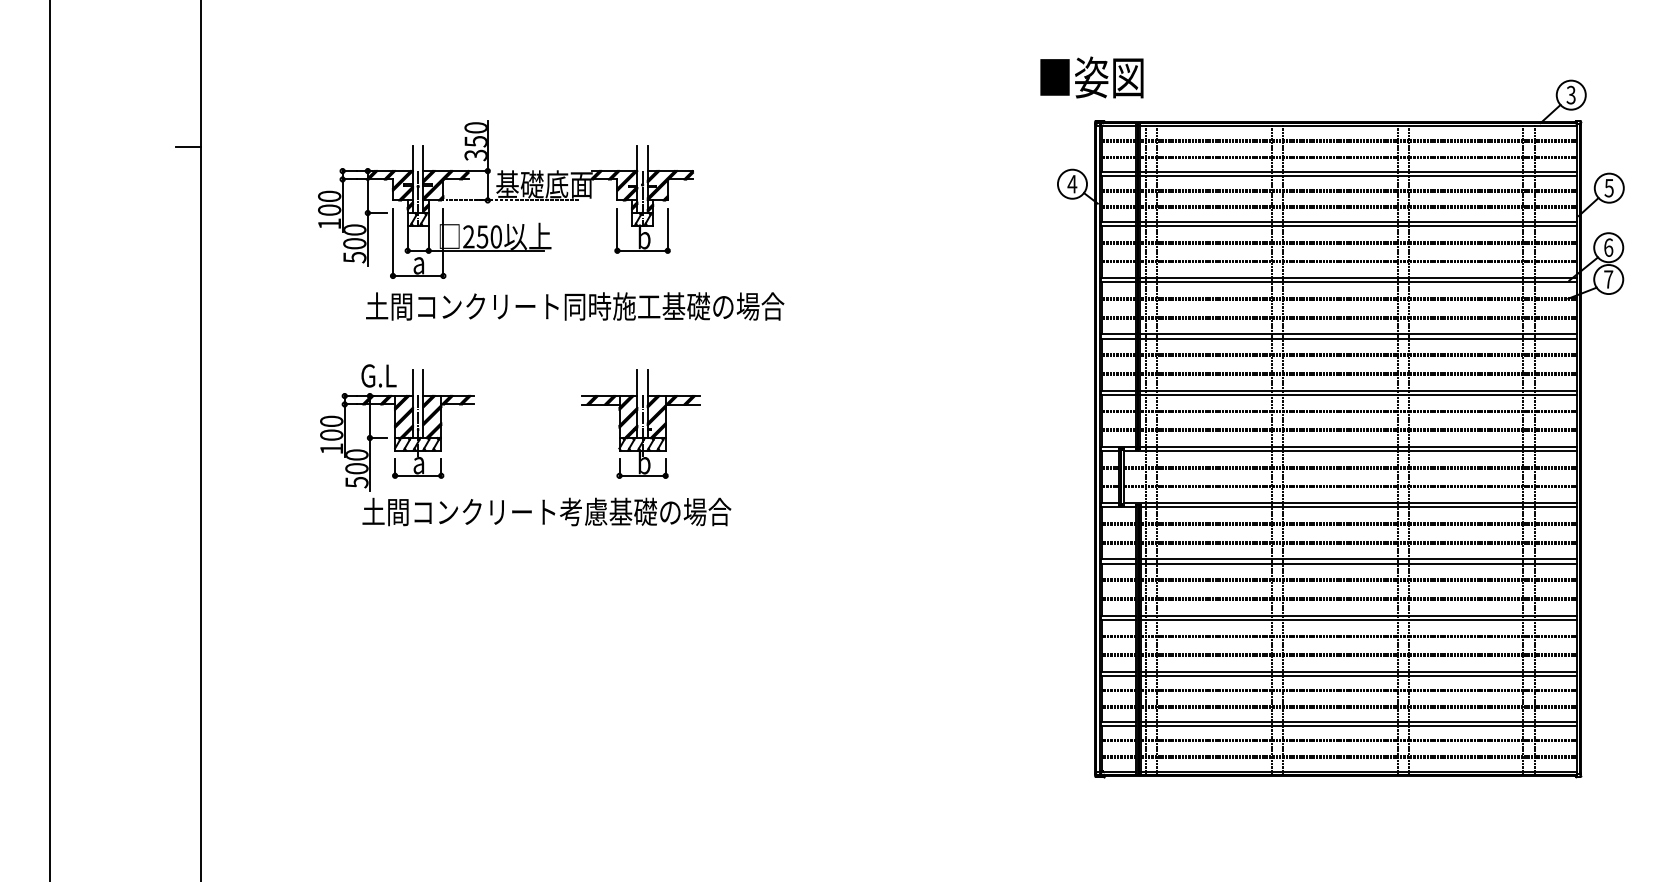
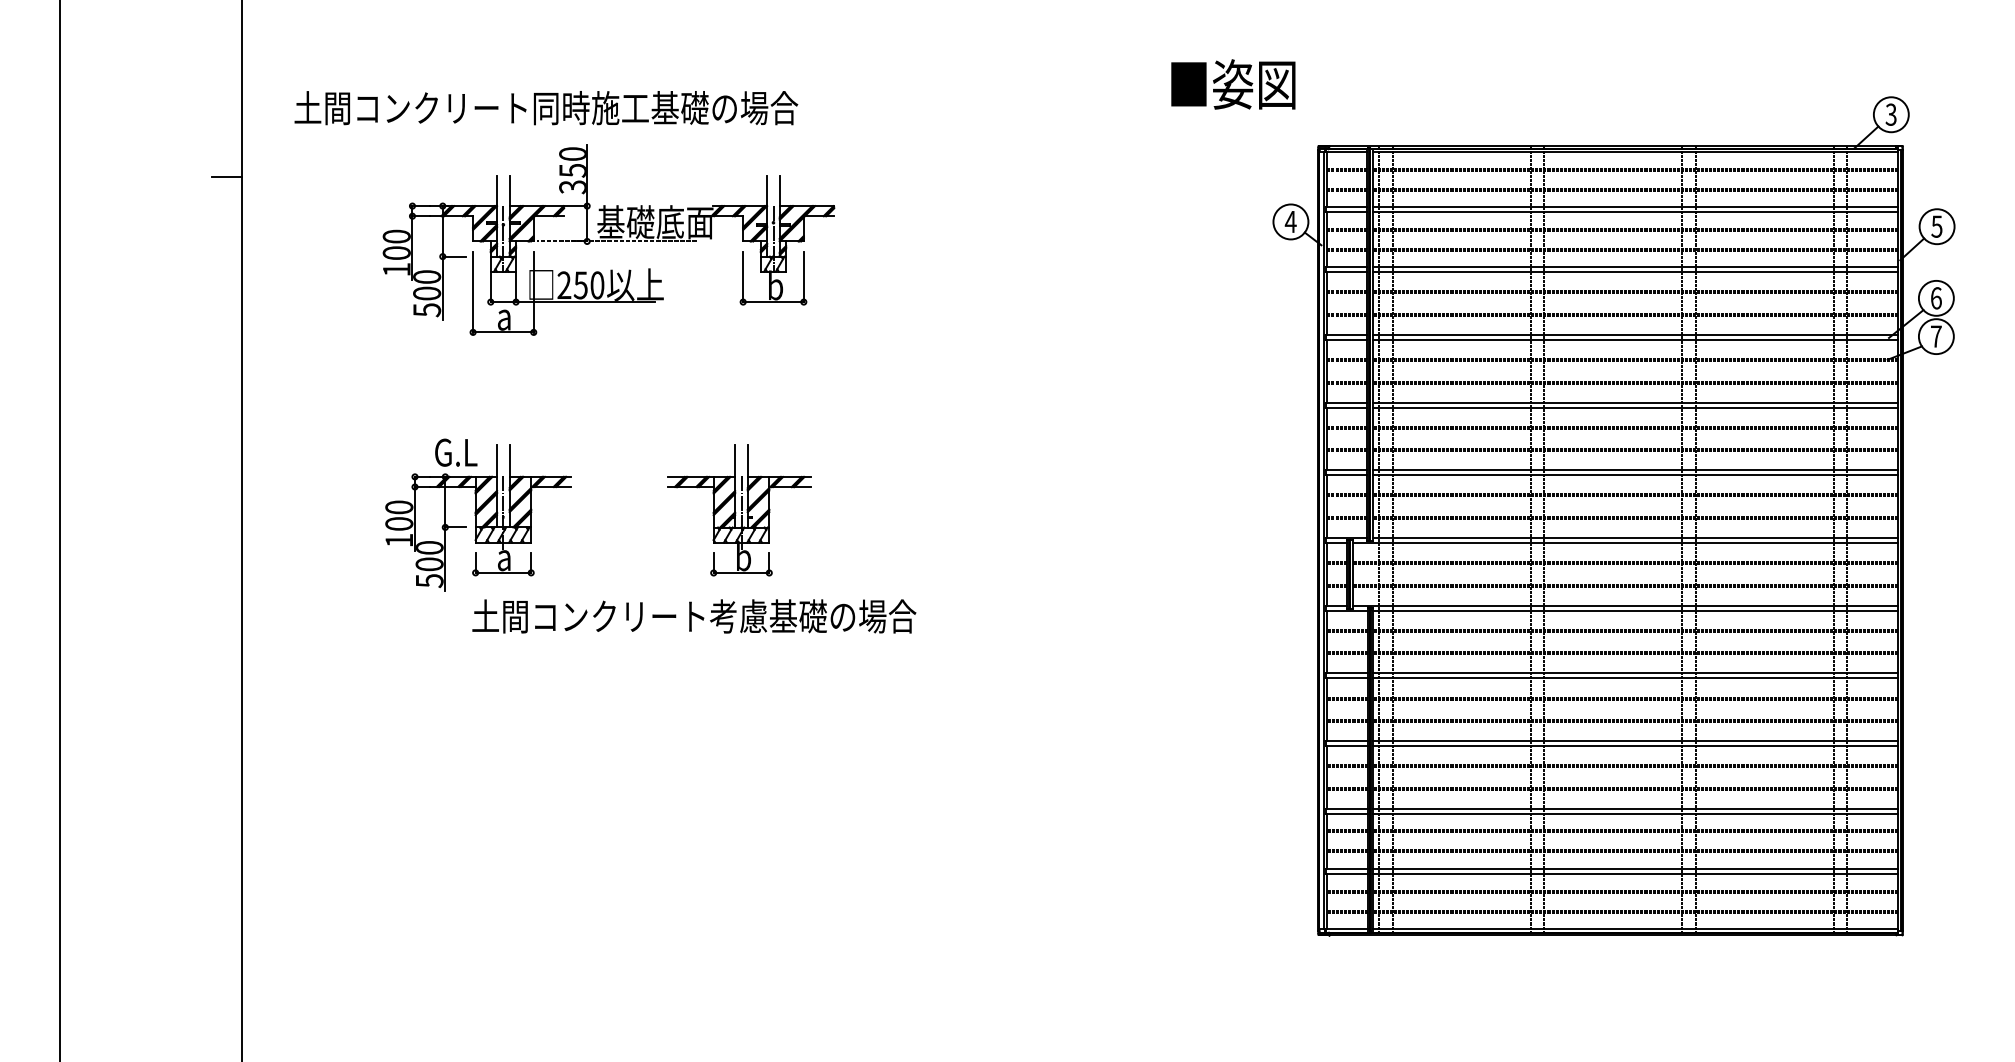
text: (1092, 77) -> (1233, 84), moved
text: (575, 306) -> (546, 108), moved
part: (640, 423) -> (739, 510), moved
text: (547, 512) -> (694, 616), moved

